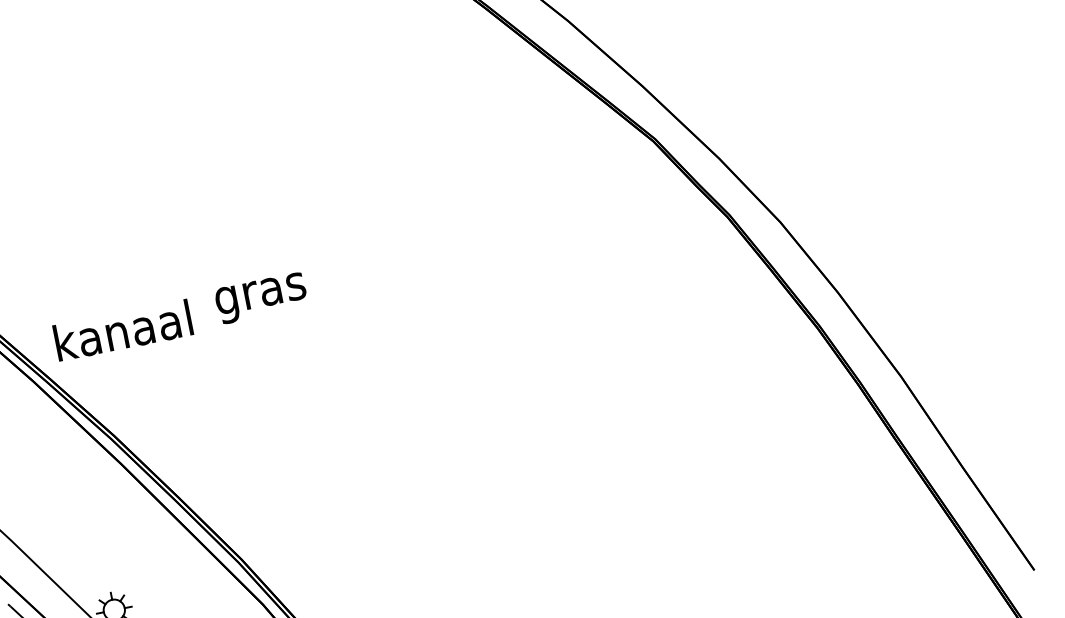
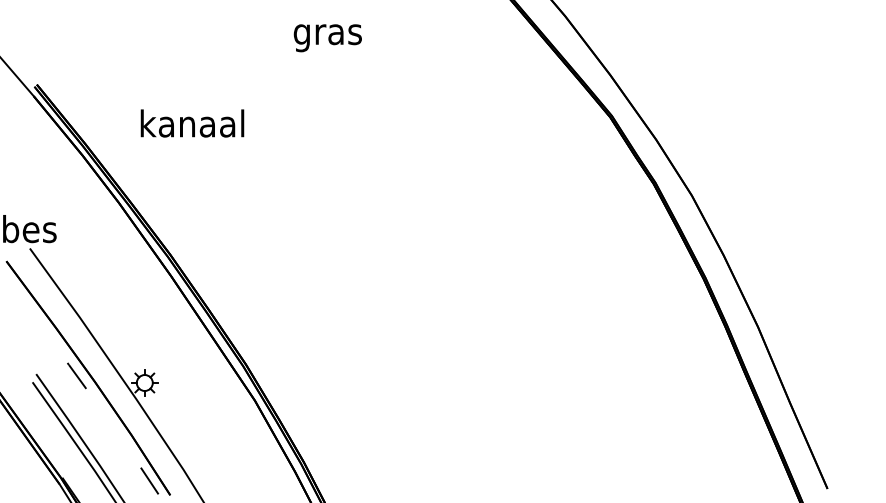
text: (261, 298) -> (327, 38), moved
text: (123, 330) -> (192, 123), moved

